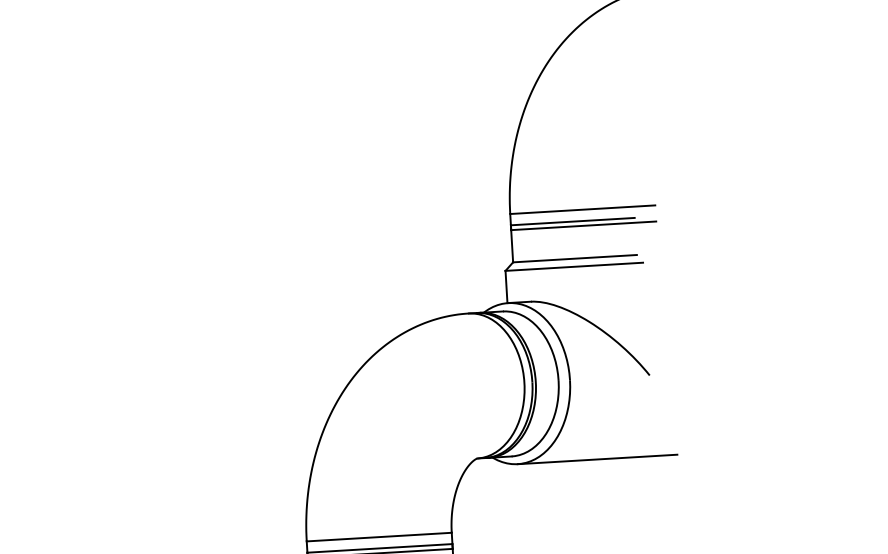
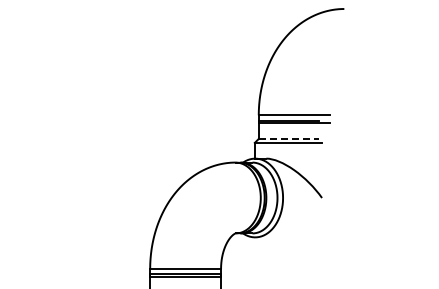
line: (575, 257) -> (289, 138), solid -> dashed
line: (598, 459) -> (294, 237), removed

